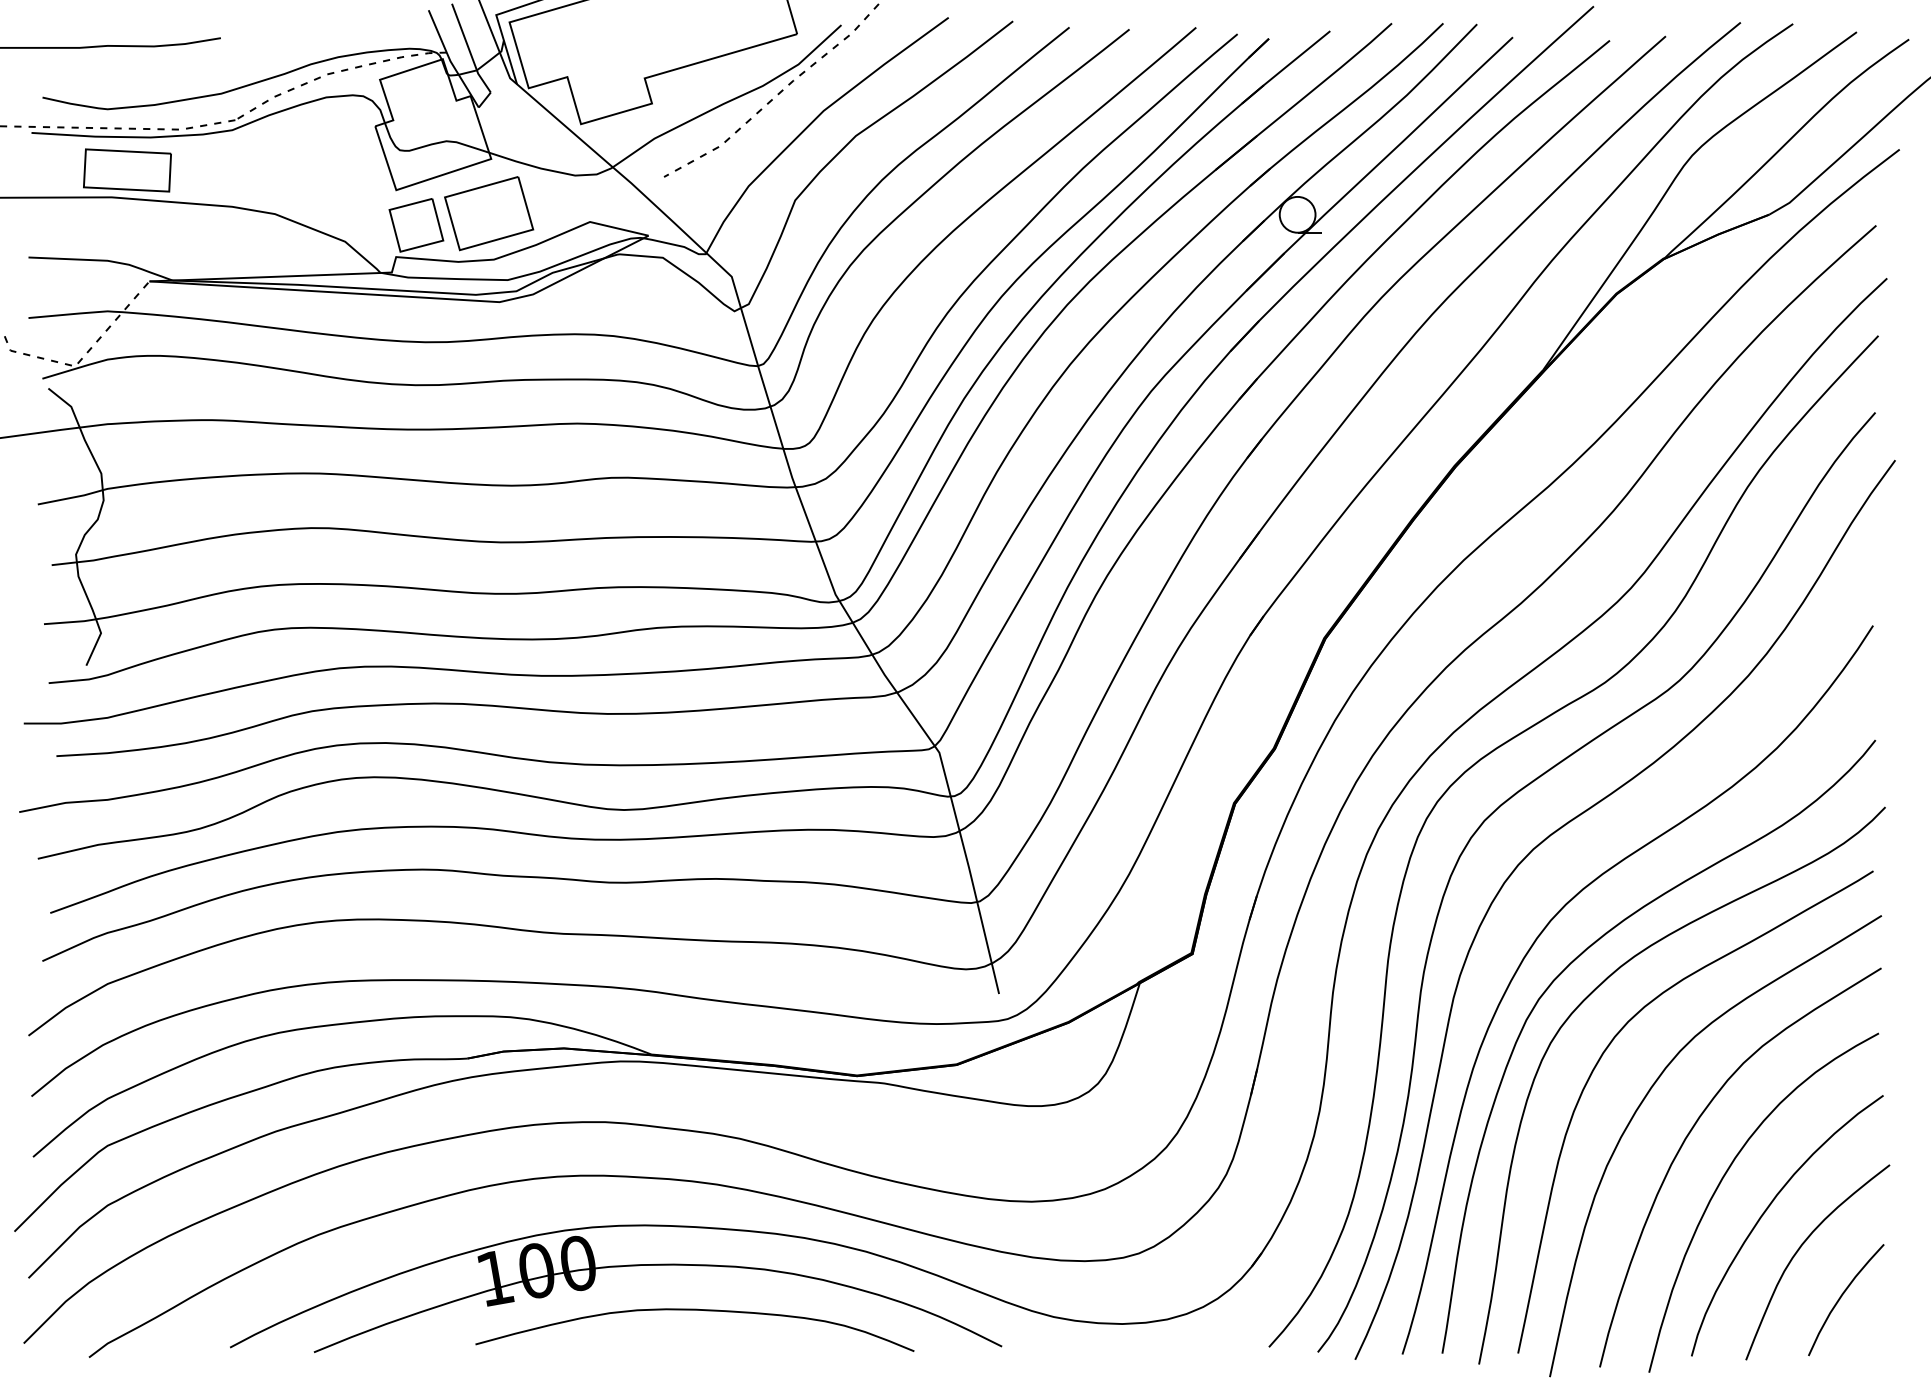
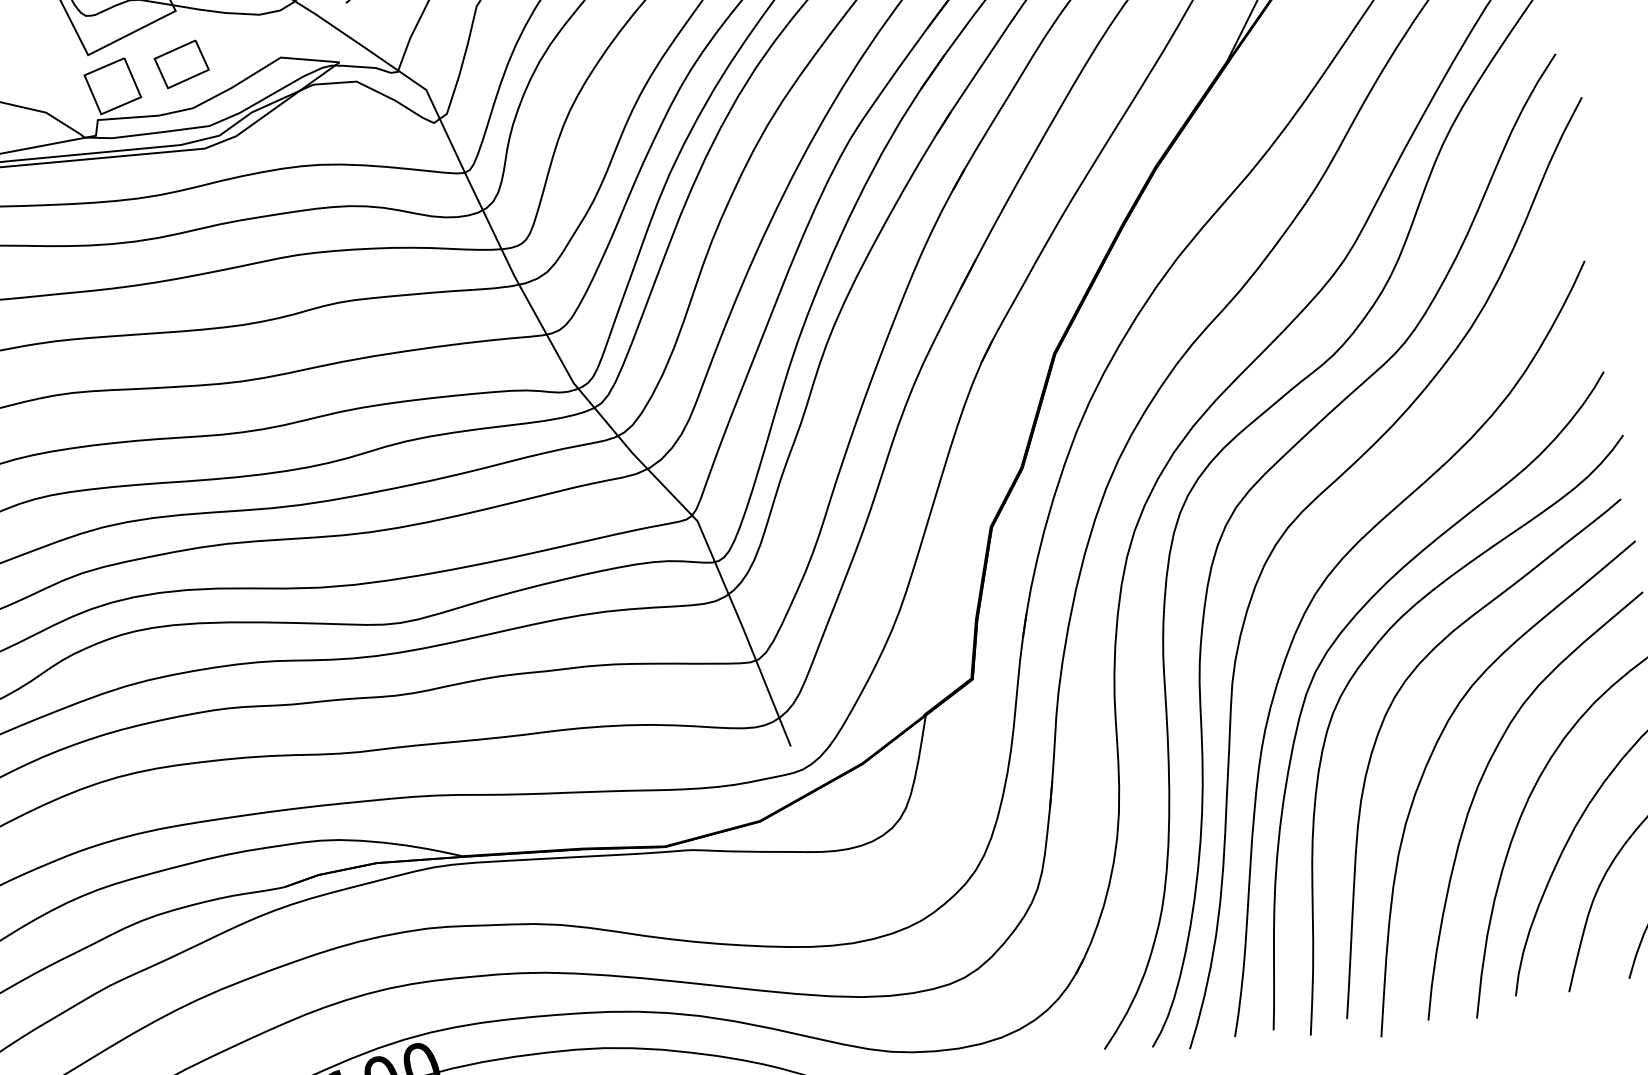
part: (489, 213) -> (181, 64), size x0.6

